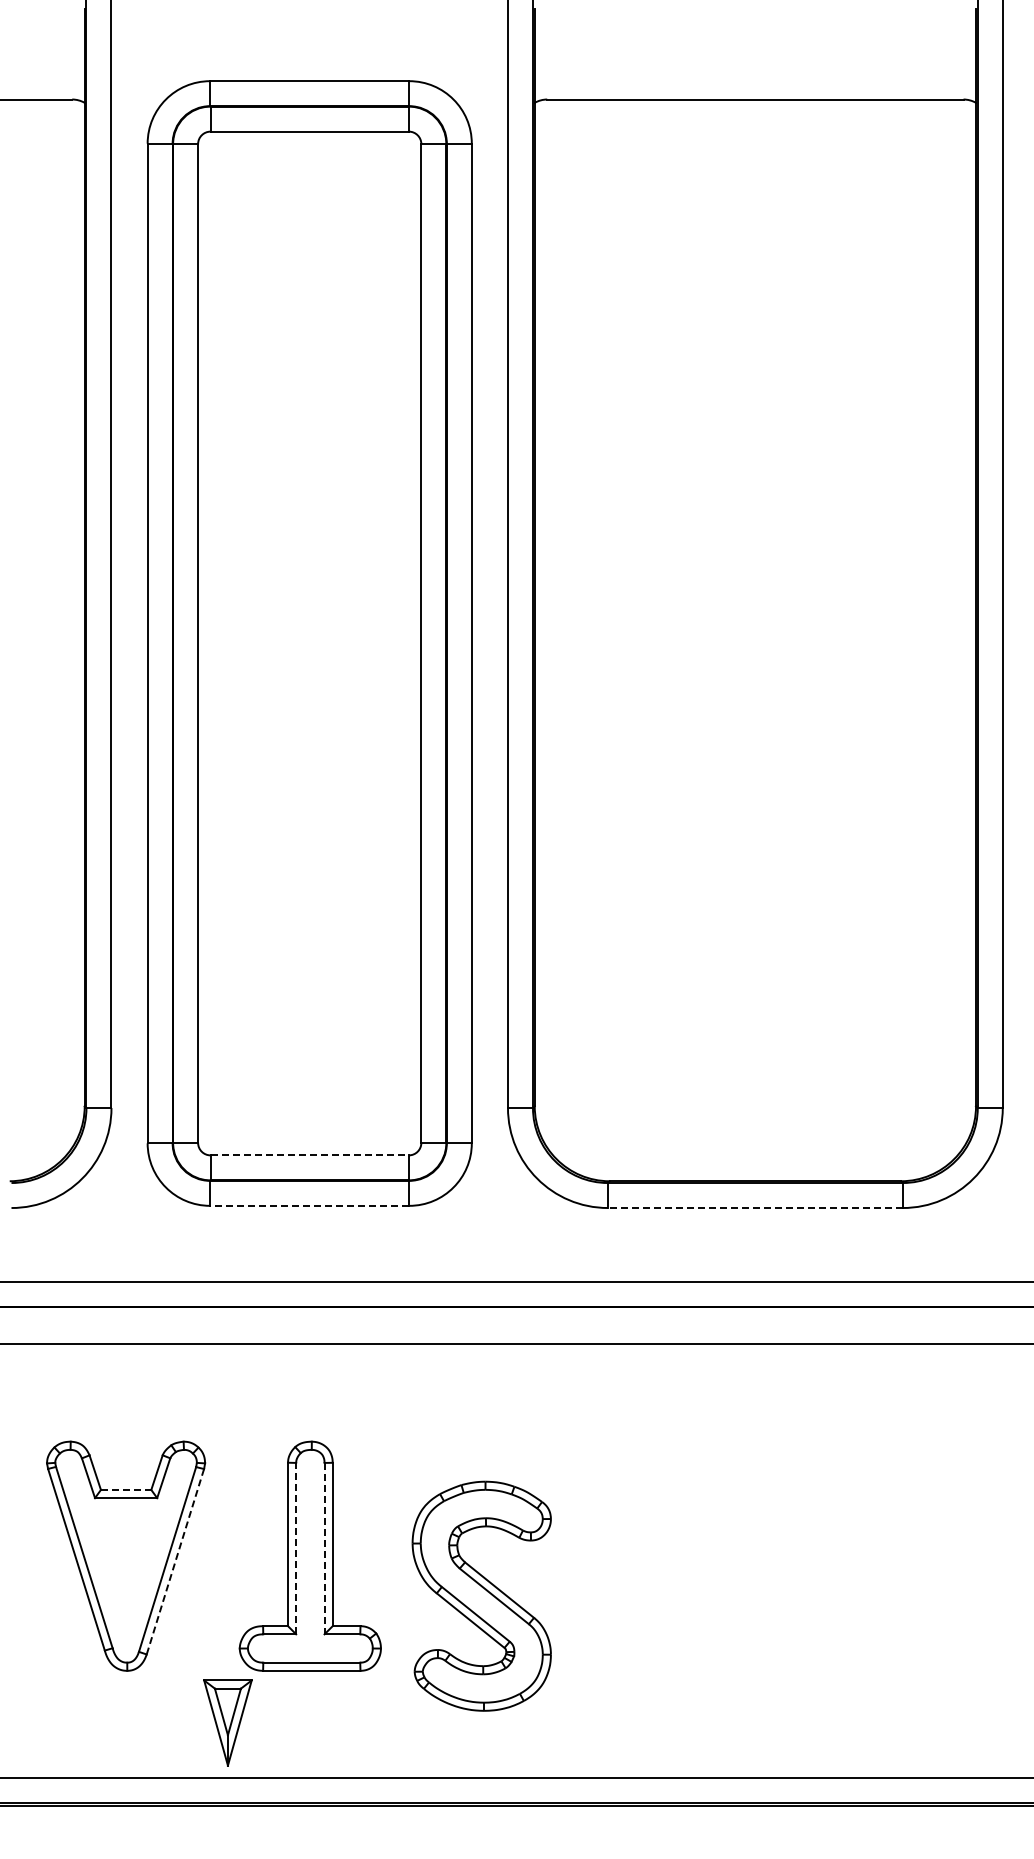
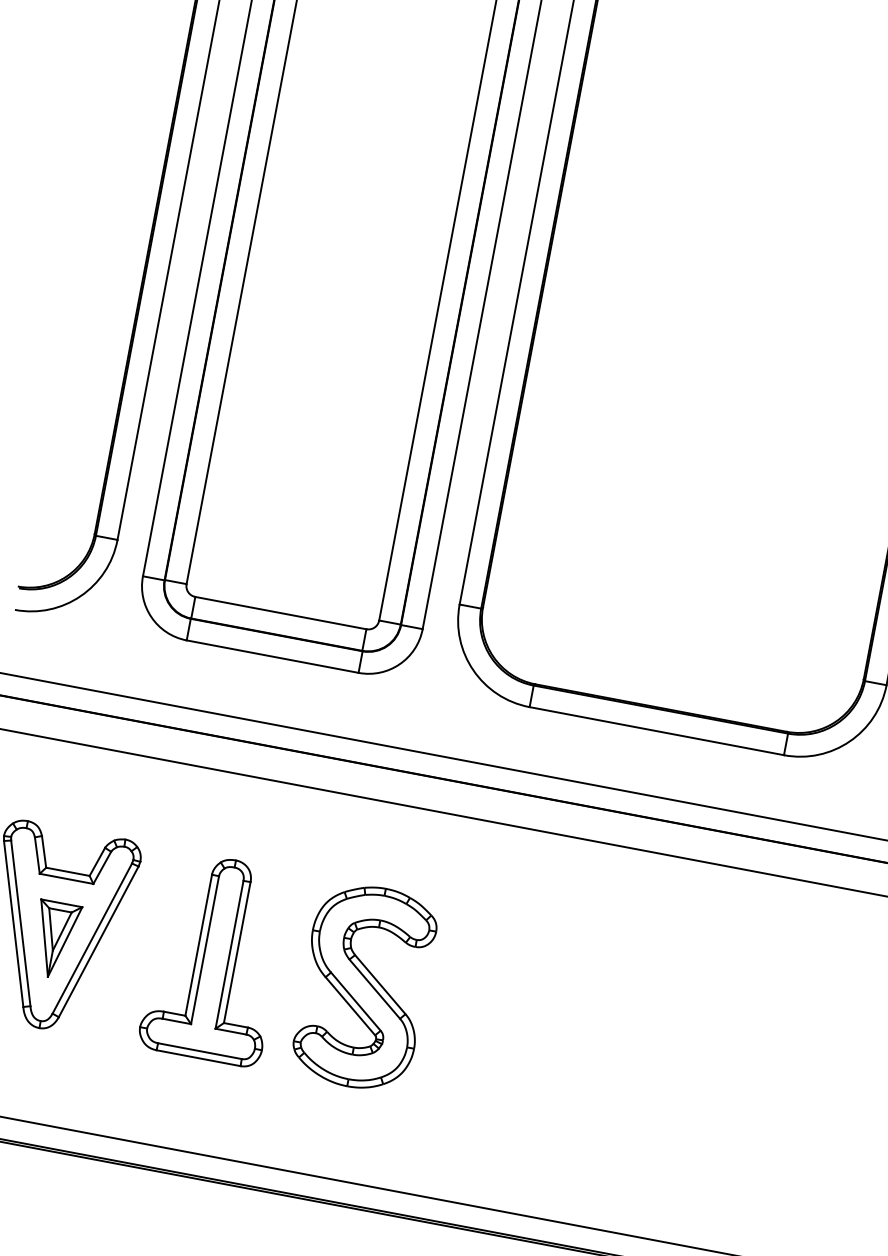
line: (310, 1155) -> (281, 613), dashed -> solid
line: (309, 1205) -> (272, 656), dashed -> solid
line: (754, 1208) -> (655, 731), dashed -> solid
line: (126, 1489) -> (68, 871), dashed -> solid
line: (296, 1548) -> (205, 950), dashed -> solid
line: (324, 1548) -> (229, 954), dashed -> solid
line: (175, 1562) -> (98, 942), dashed -> solid
part: (481, 1595) -> (363, 986), moved
part: (227, 1722) -> (54, 939), moved

